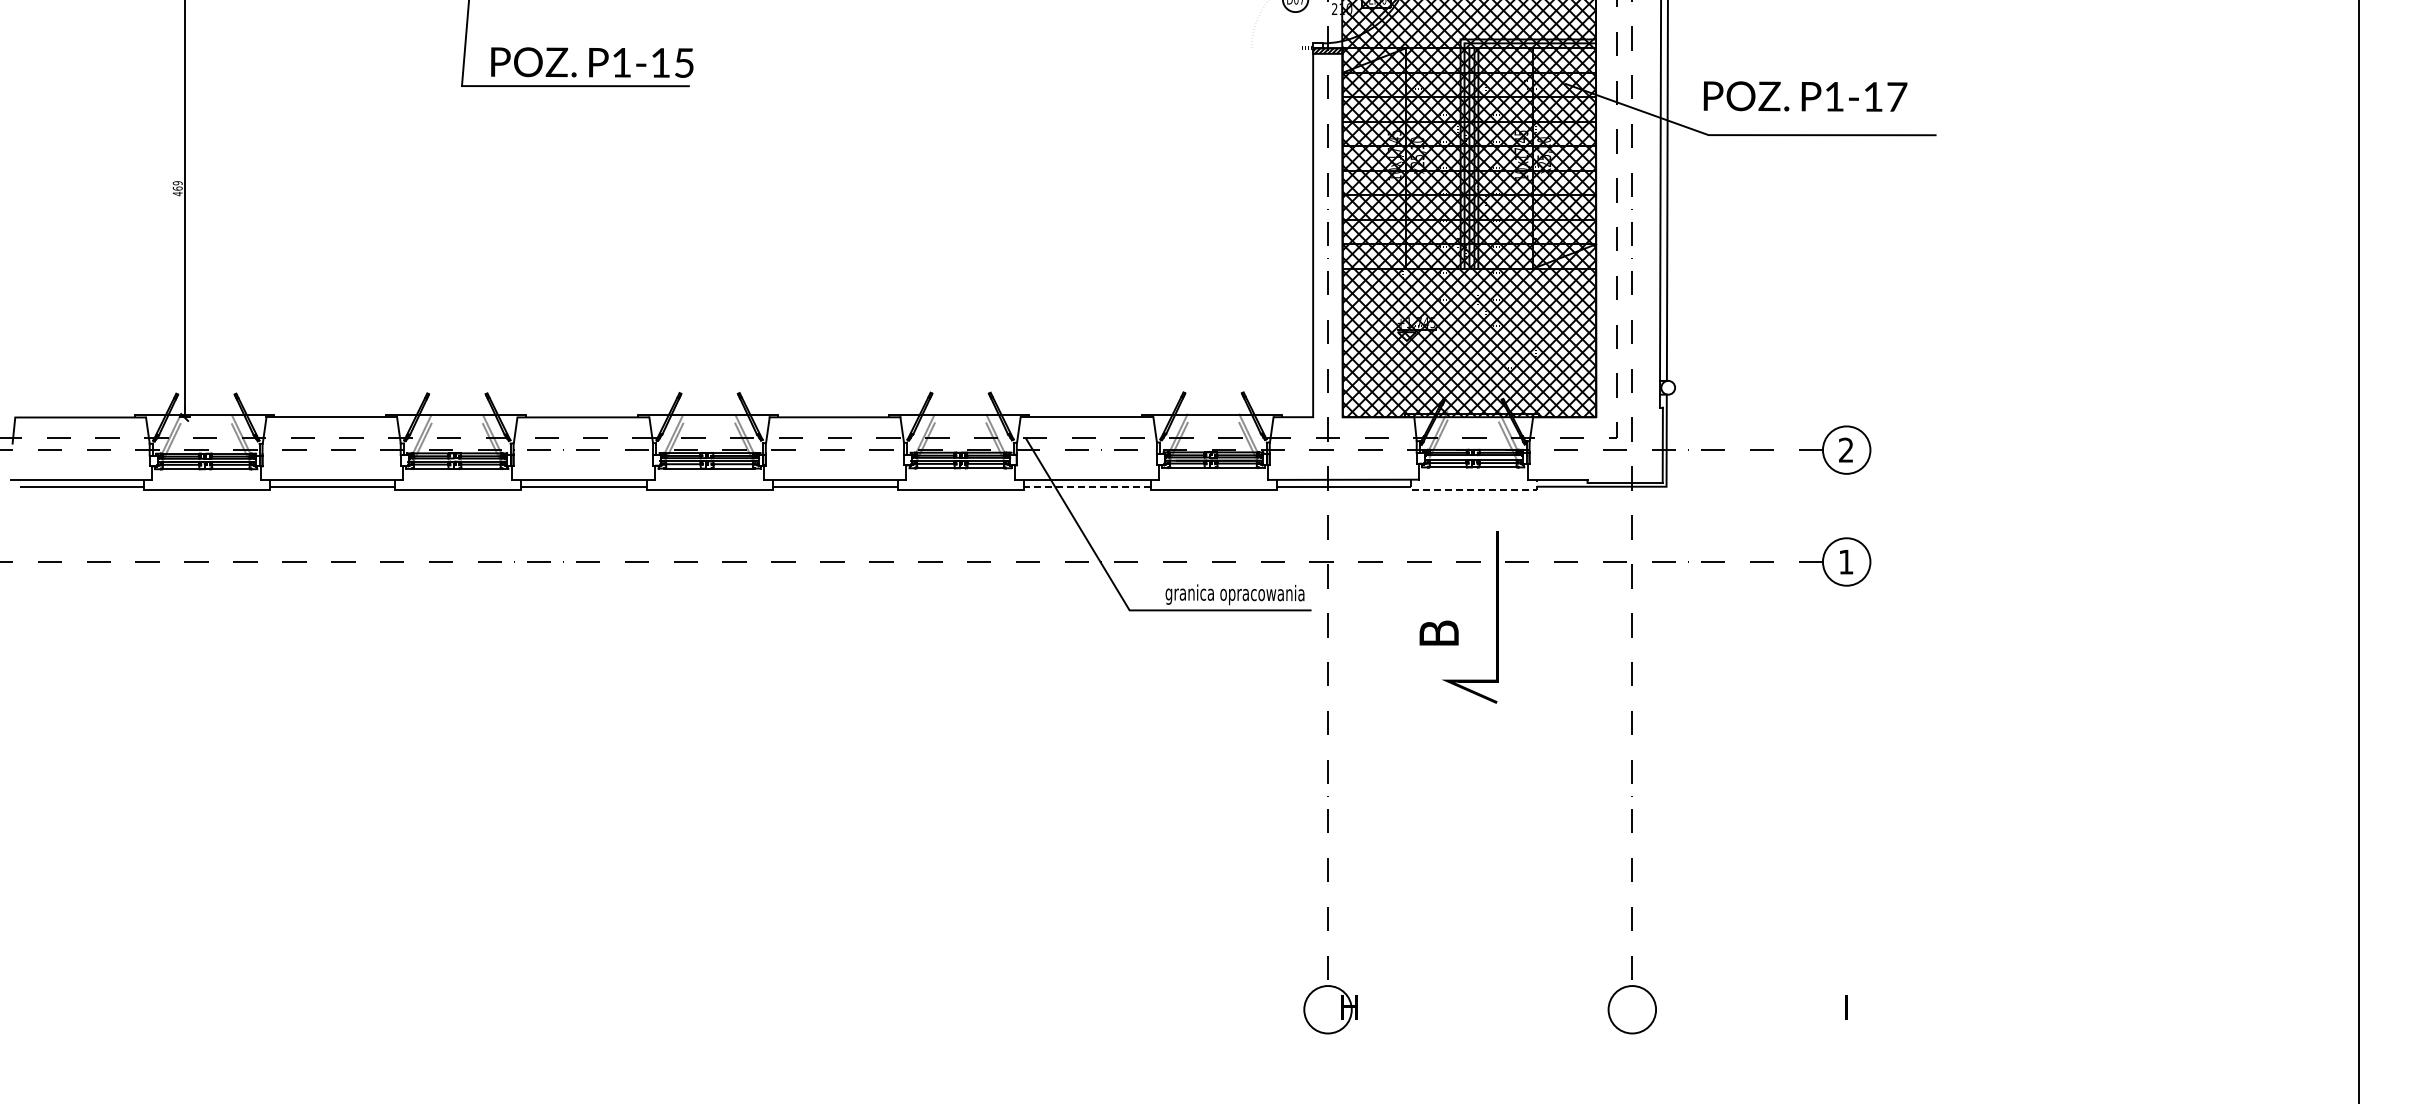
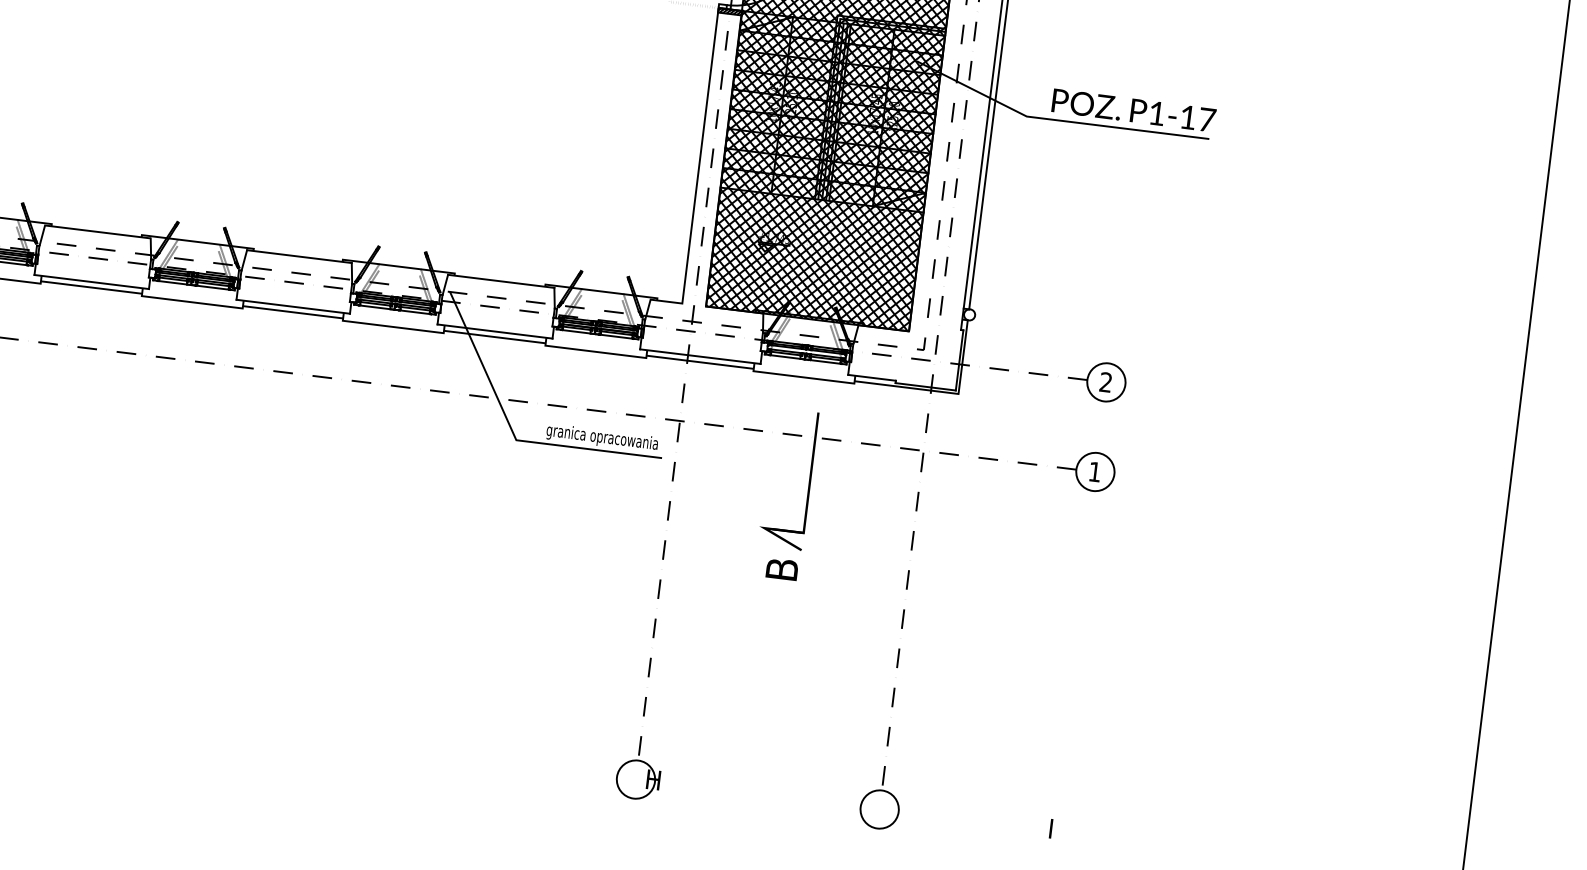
text: (1805, 96) -> (1133, 110), moved
line: (1087, 486) -> (494, 336), dashed -> solid
line: (1473, 489) -> (803, 377), dashed -> solid
text: (1438, 632) -> (781, 568), moved

